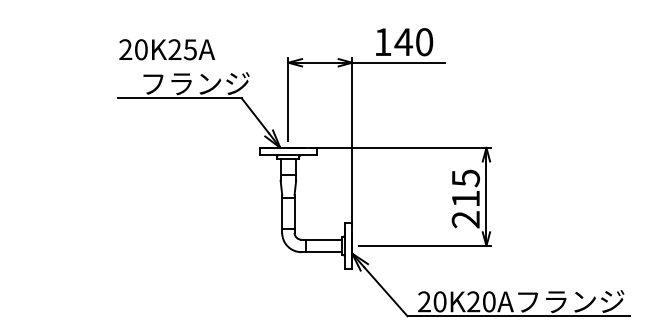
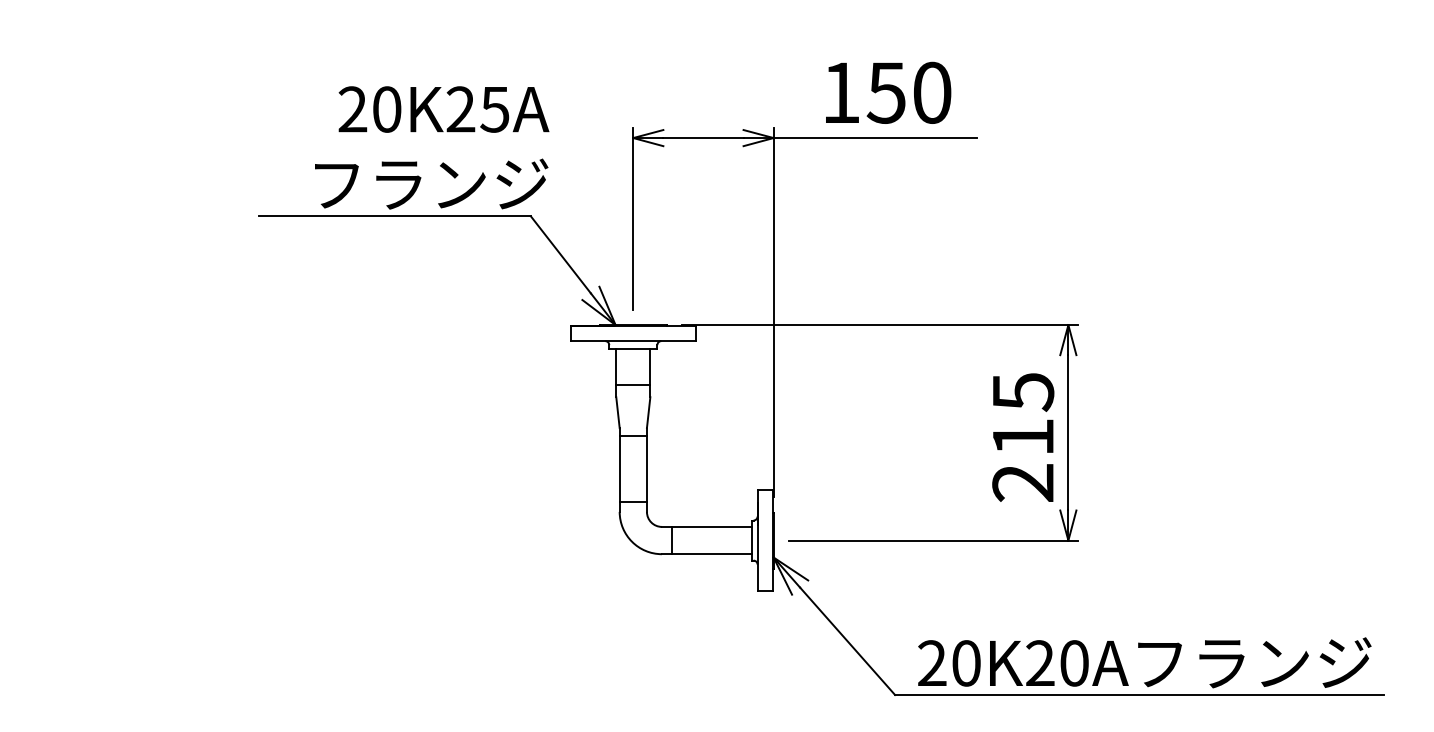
text: (403, 42) -> (886, 93), 140 -> 150
text: (166, 49) -> (442, 108), moved

